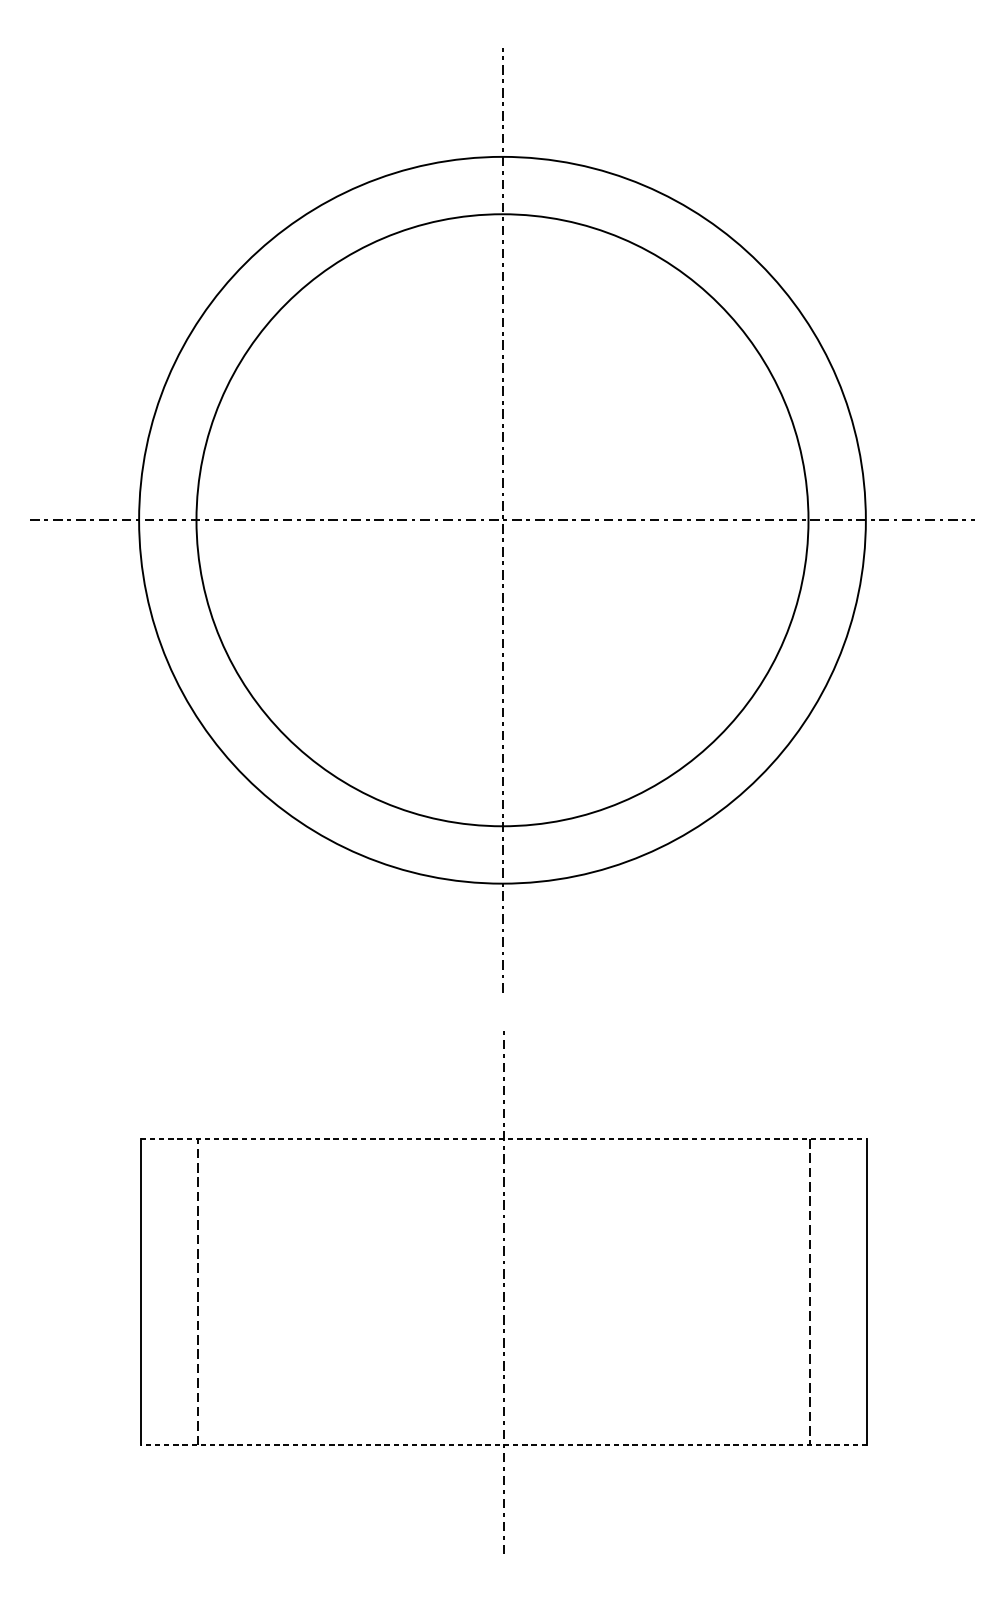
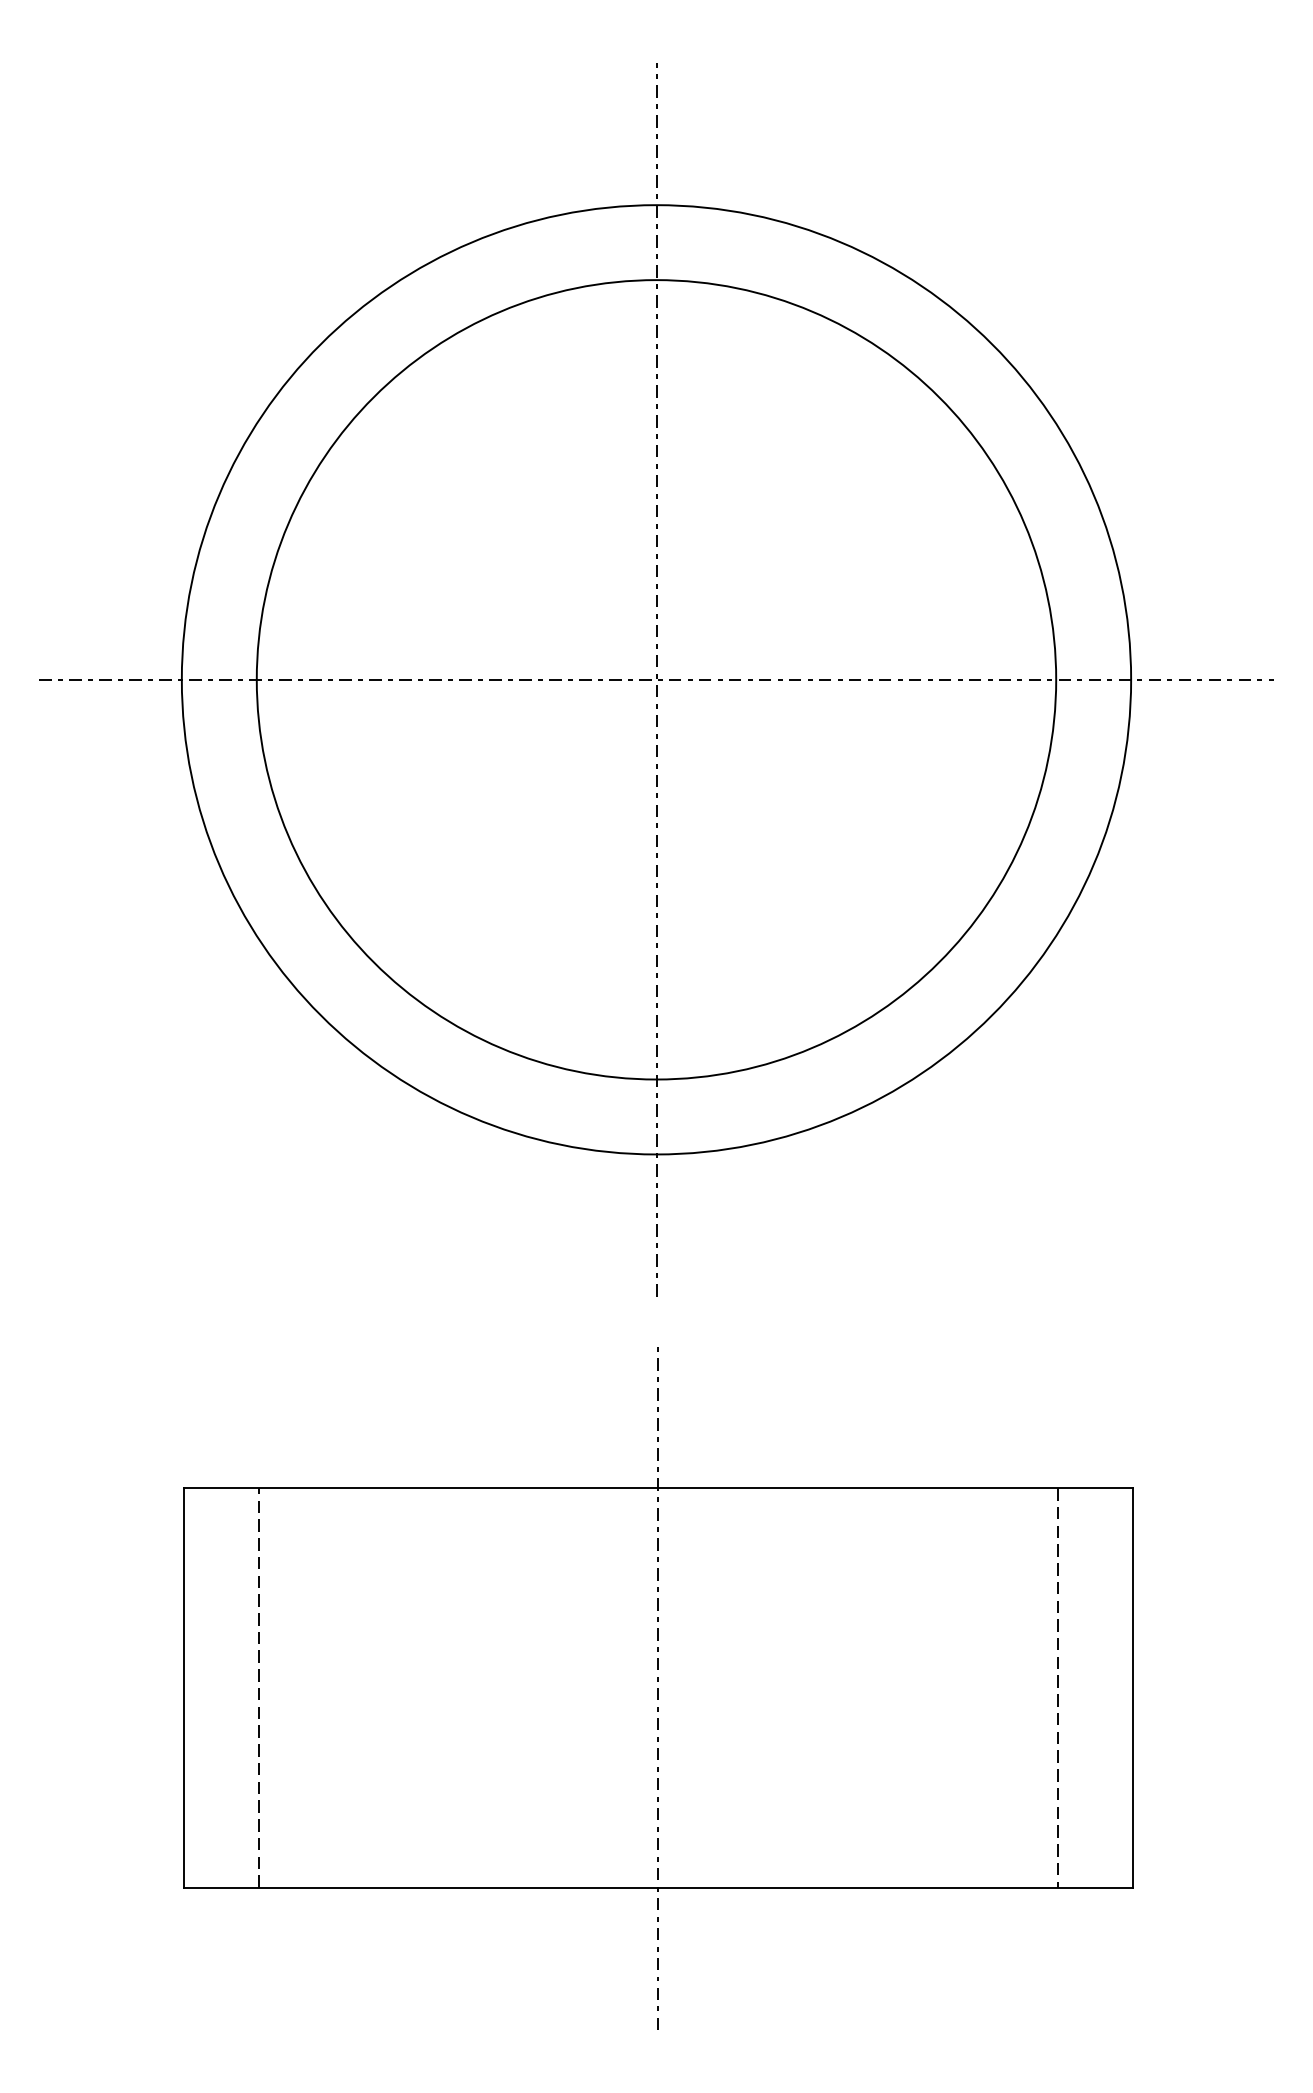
line: (504, 1139) -> (658, 1488), dashed -> solid
line: (504, 1444) -> (658, 1887), dashed -> solid

